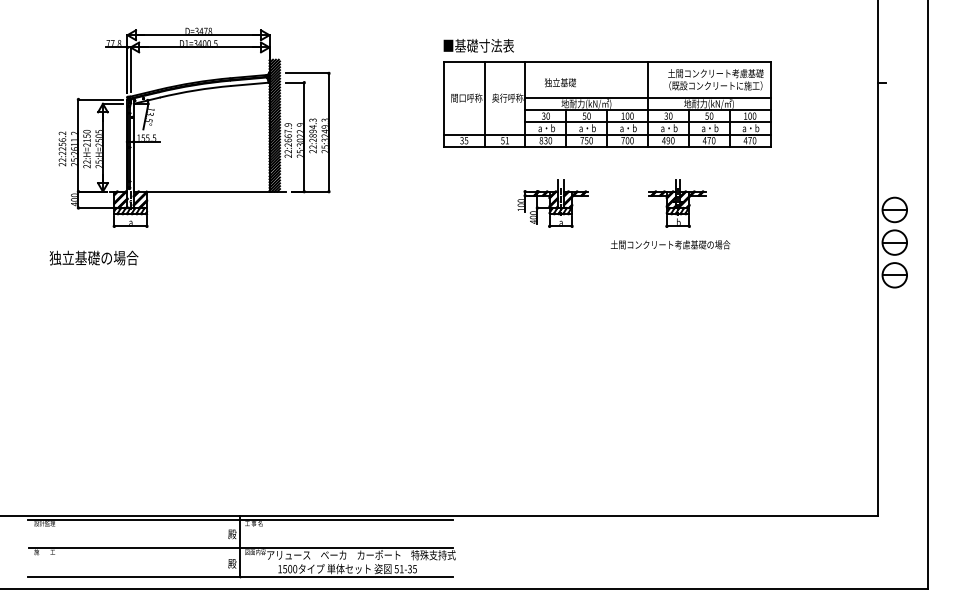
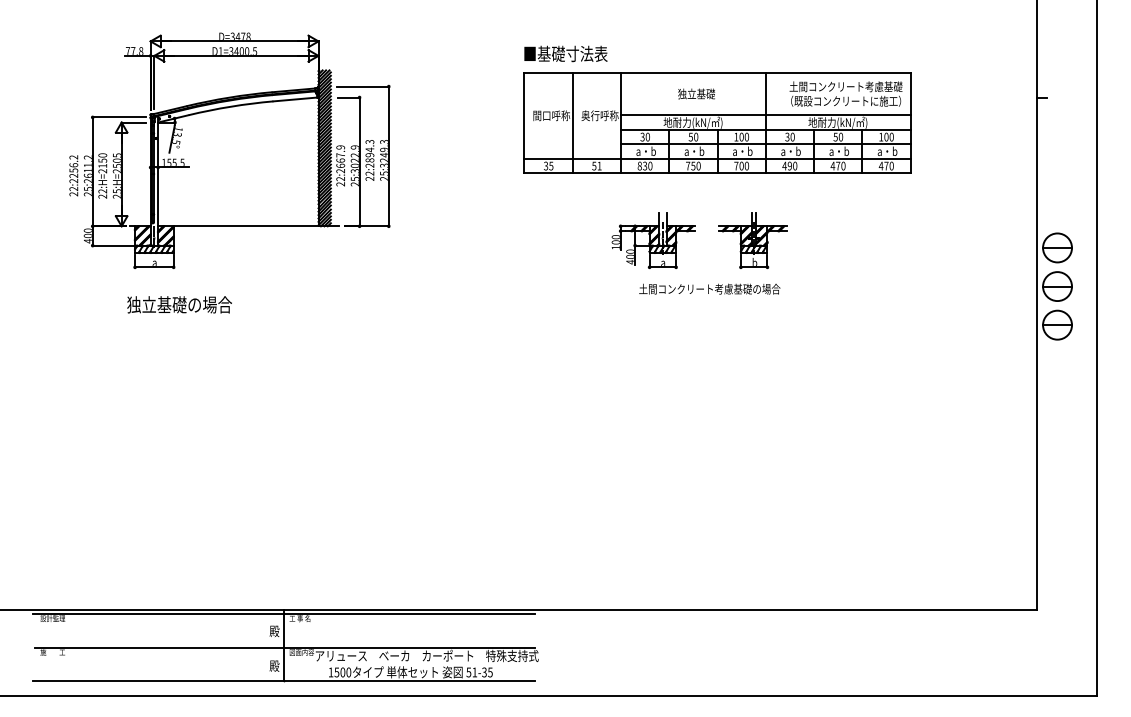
text: (559, 82) -> (695, 93), moved
part: (677, 203) -> (753, 240), moved
text: (670, 244) -> (709, 288), moved
text: (93, 257) -> (179, 304), moved

